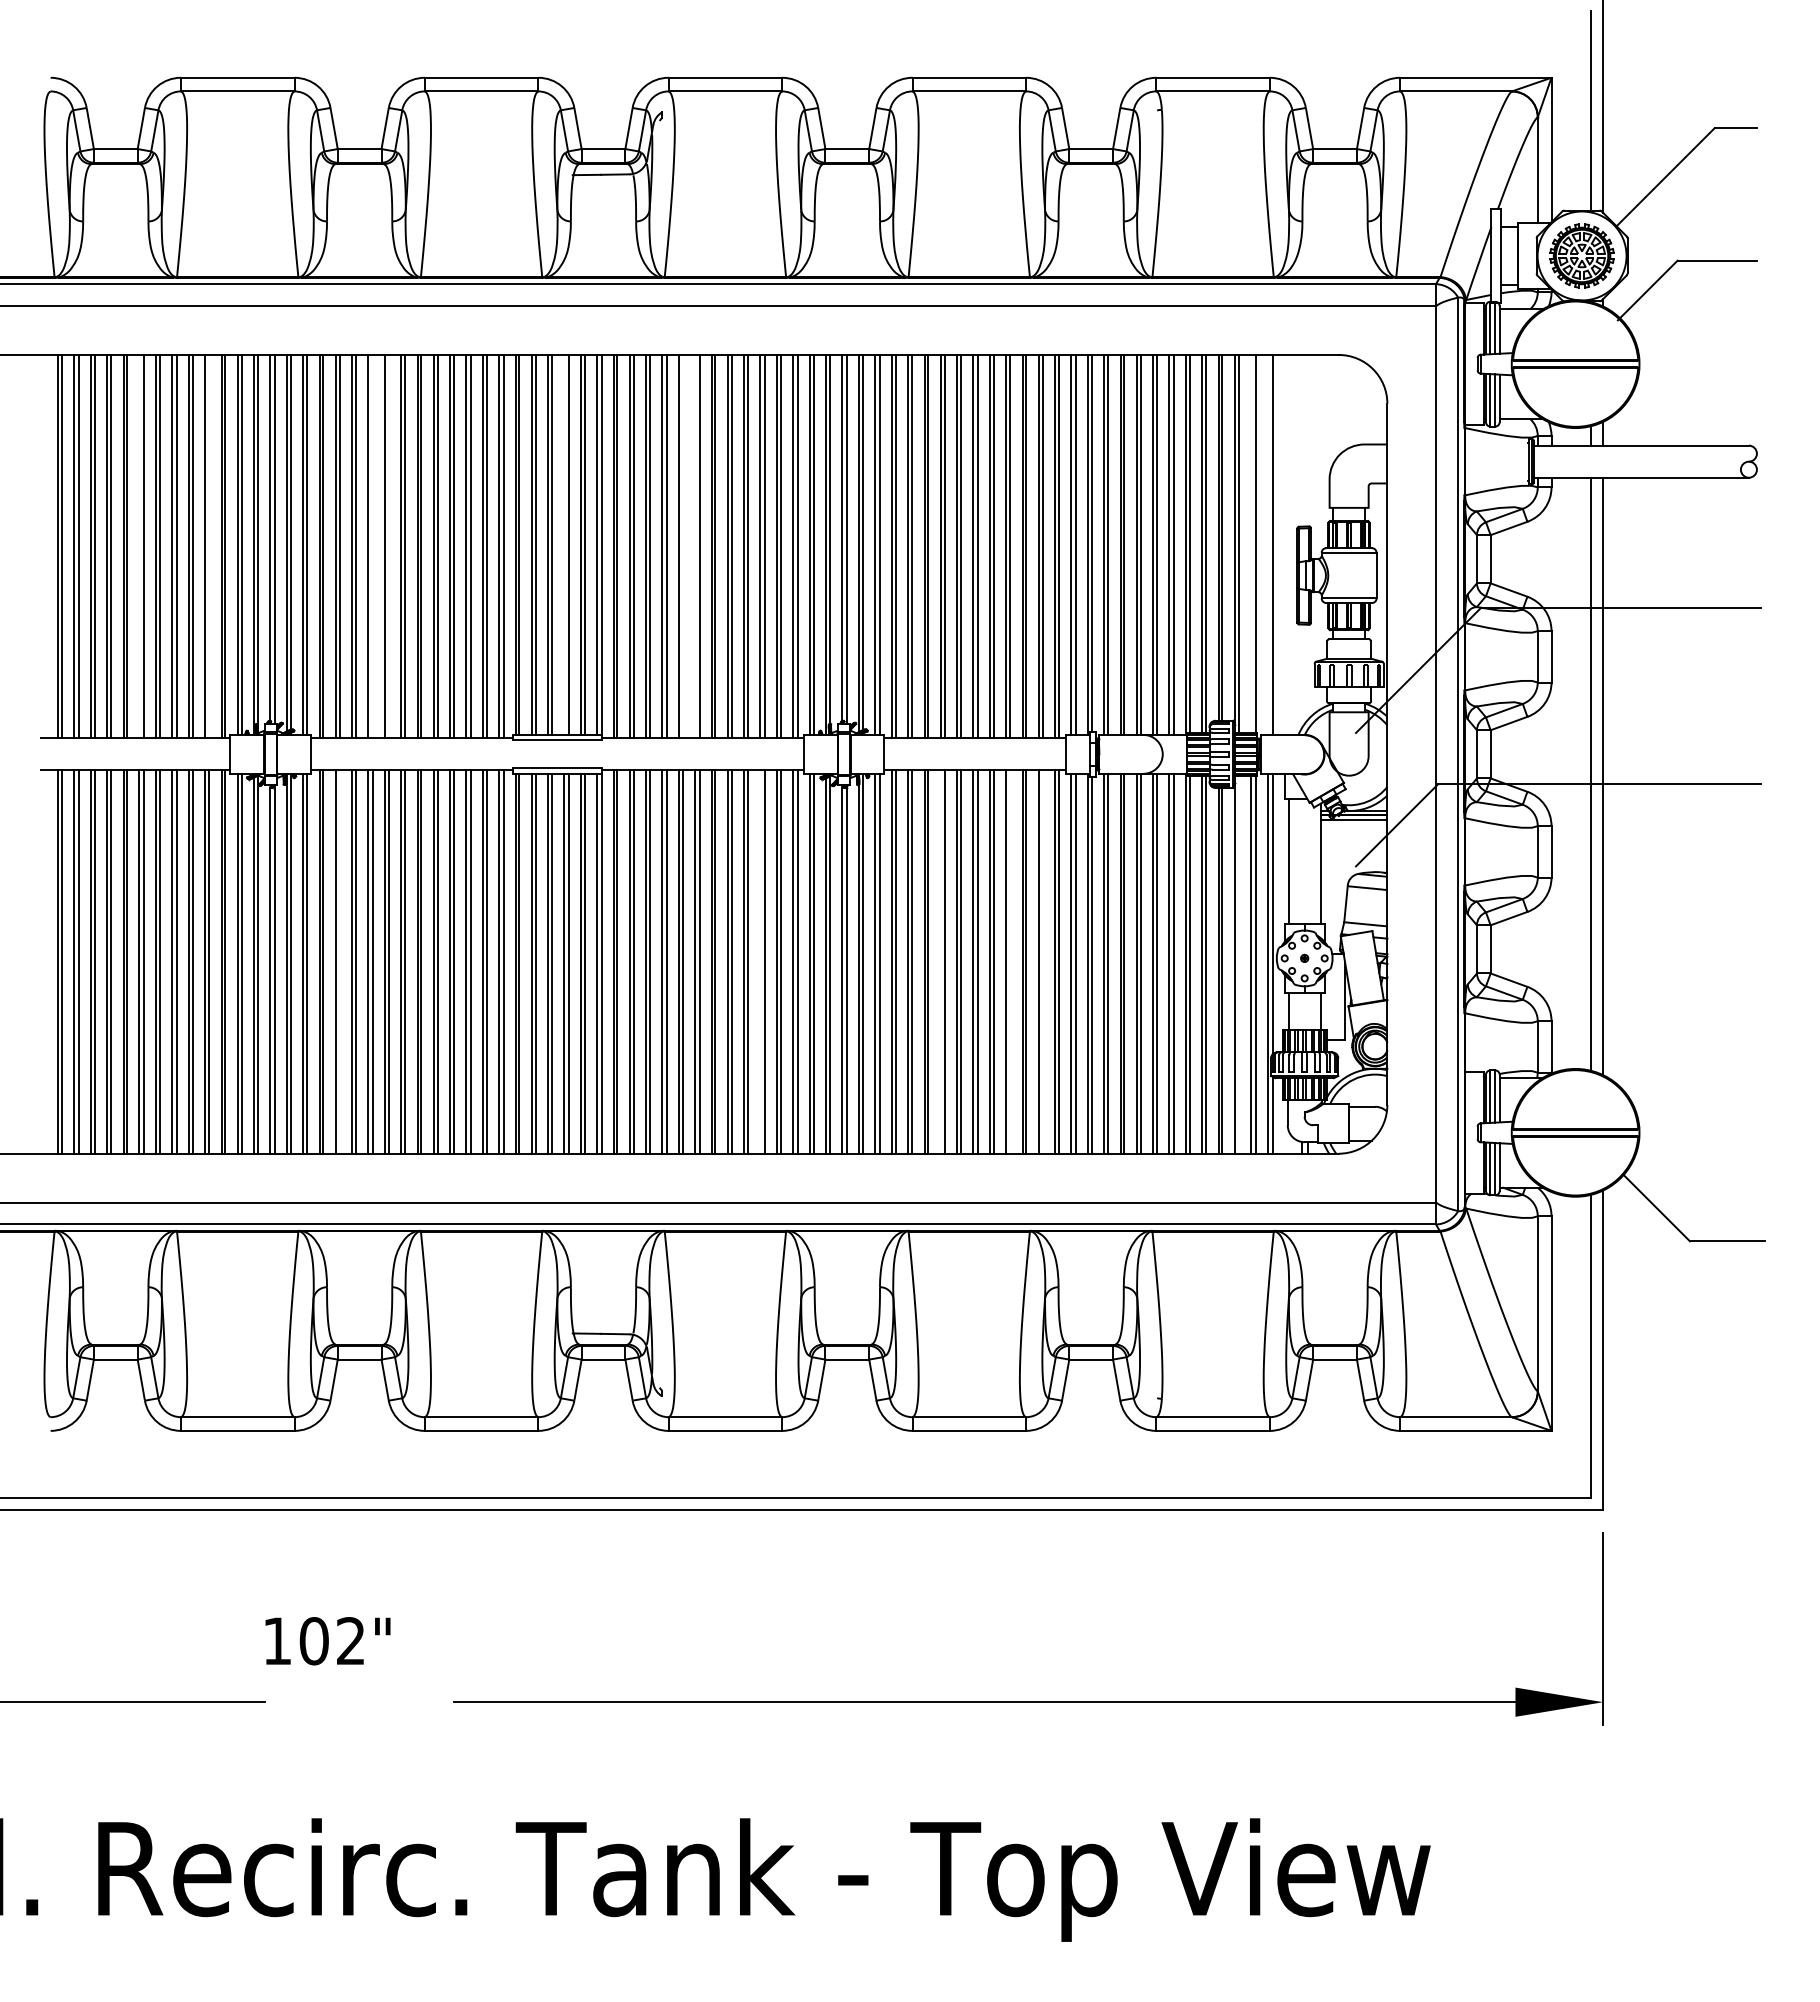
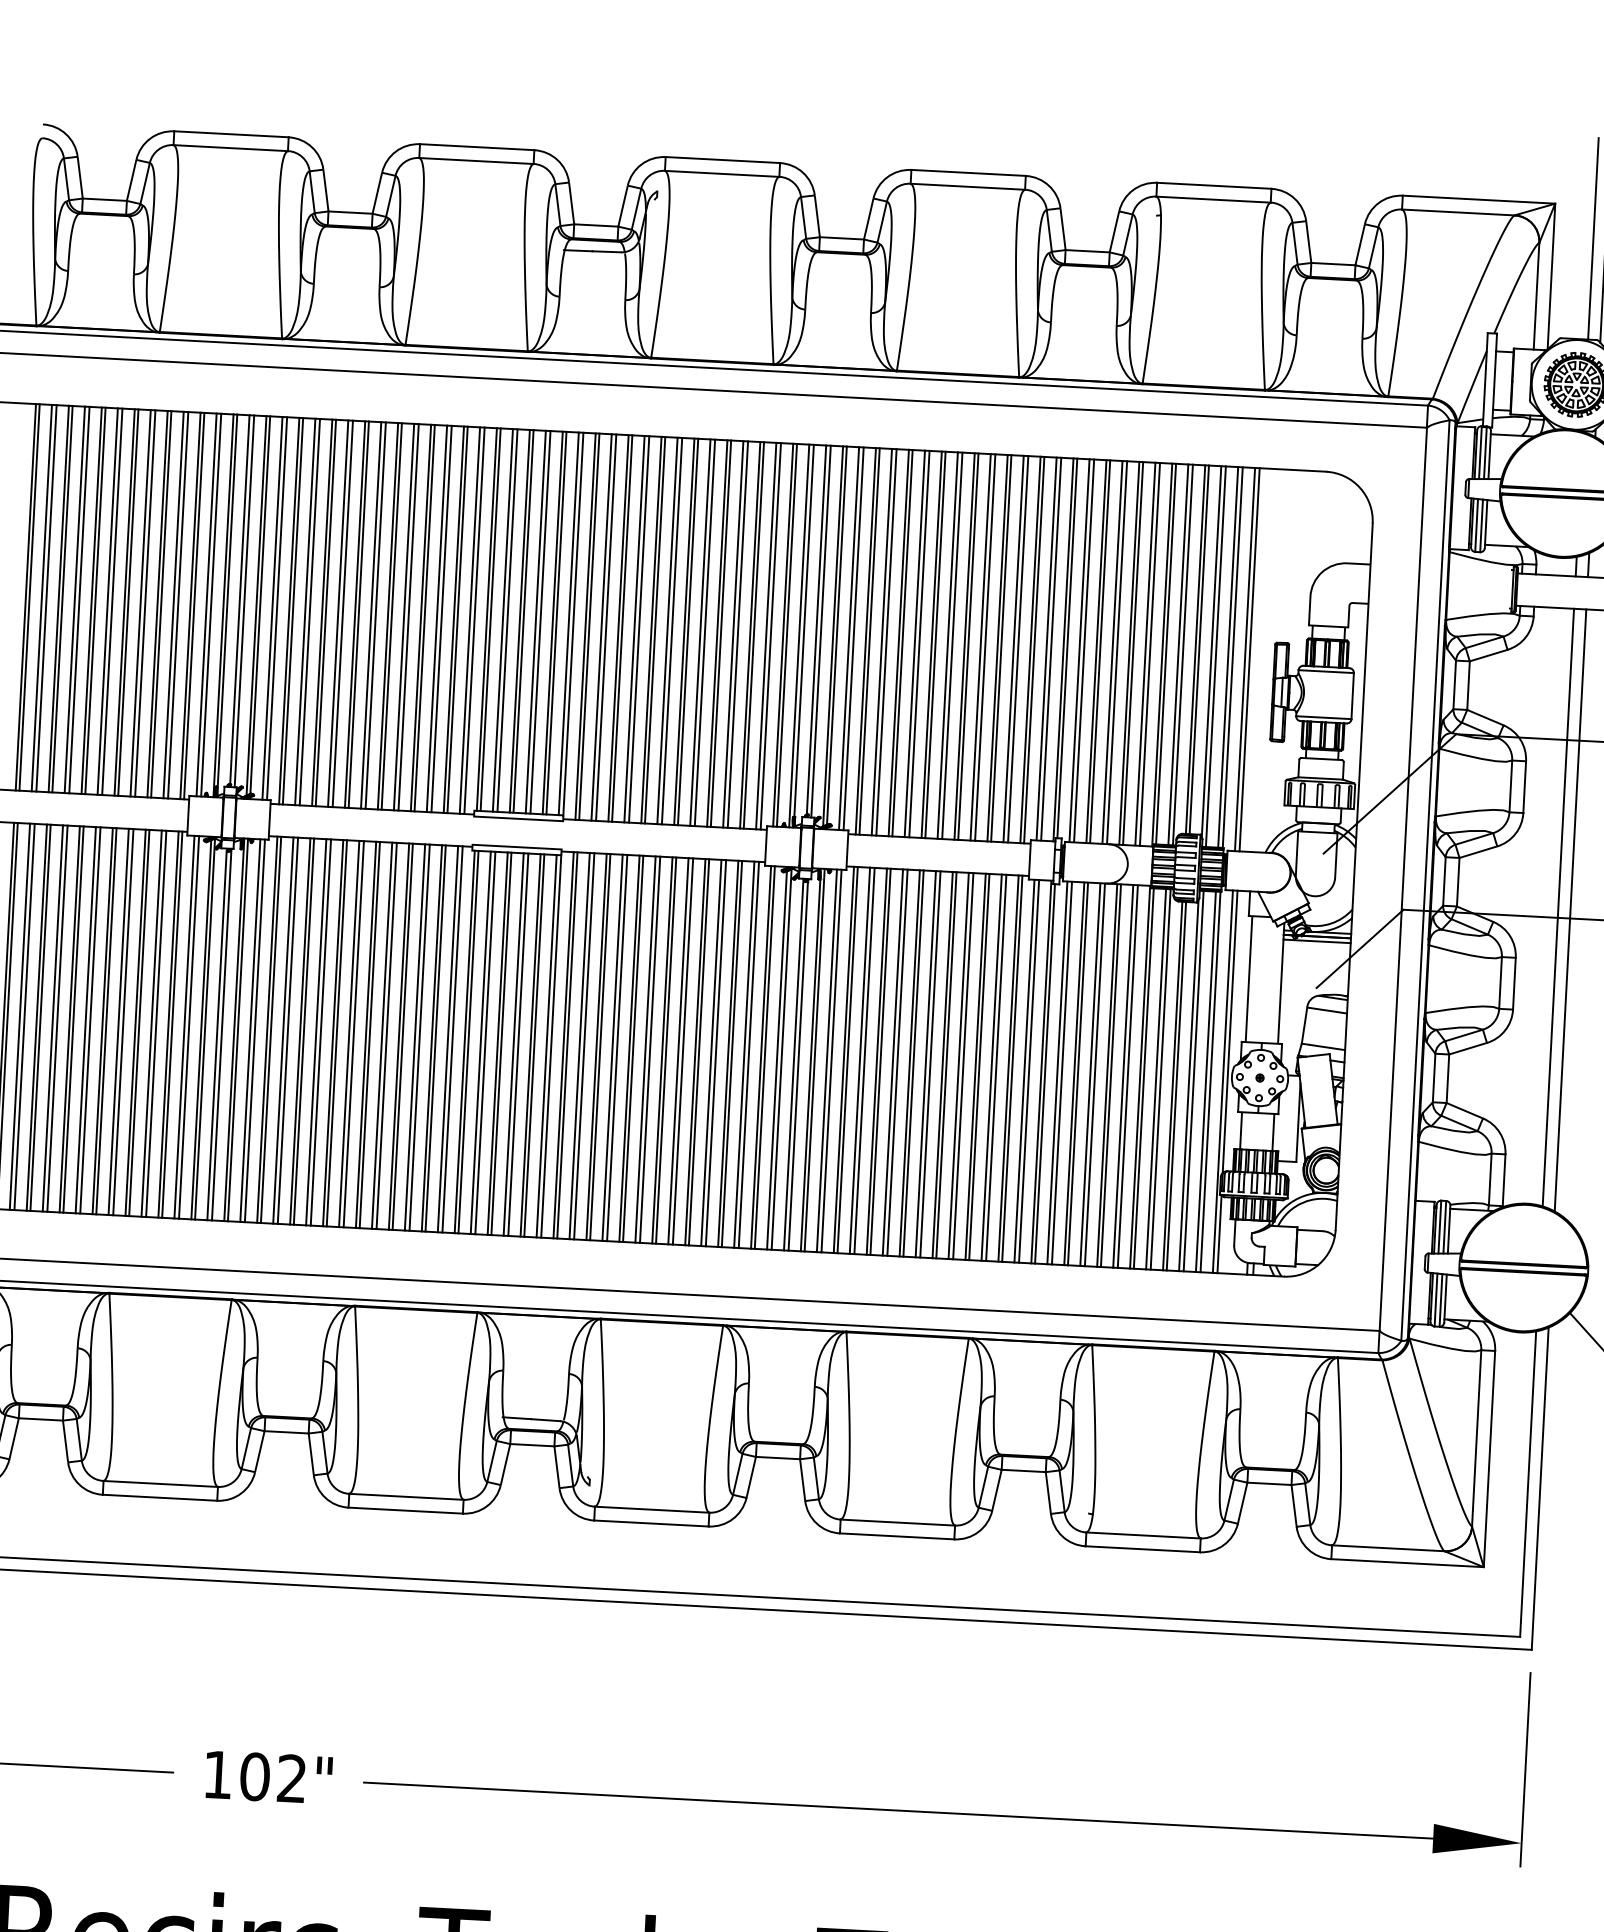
line: (1251, 543) -> (1228, 657), added
line: (564, 544) -> (536, 621), added
line: (1268, 544) -> (1245, 659), added
line: (139, 546) -> (107, 601), added
line: (209, 546) -> (178, 605), added
line: (372, 546) -> (342, 613), added
line: (388, 546) -> (358, 614), added
line: (682, 546) -> (654, 630), added
line: (694, 546) -> (666, 630), added
line: (340, 961) -> (288, 1030), added
line: (760, 961) -> (711, 1052), added
line: (940, 961) -> (892, 1061), added
line: (1010, 961) -> (963, 1065), added
line: (1043, 961) -> (996, 1067), added
line: (1239, 964) -> (1194, 1080), added
text: (327, 1641) -> (268, 1777), moved

